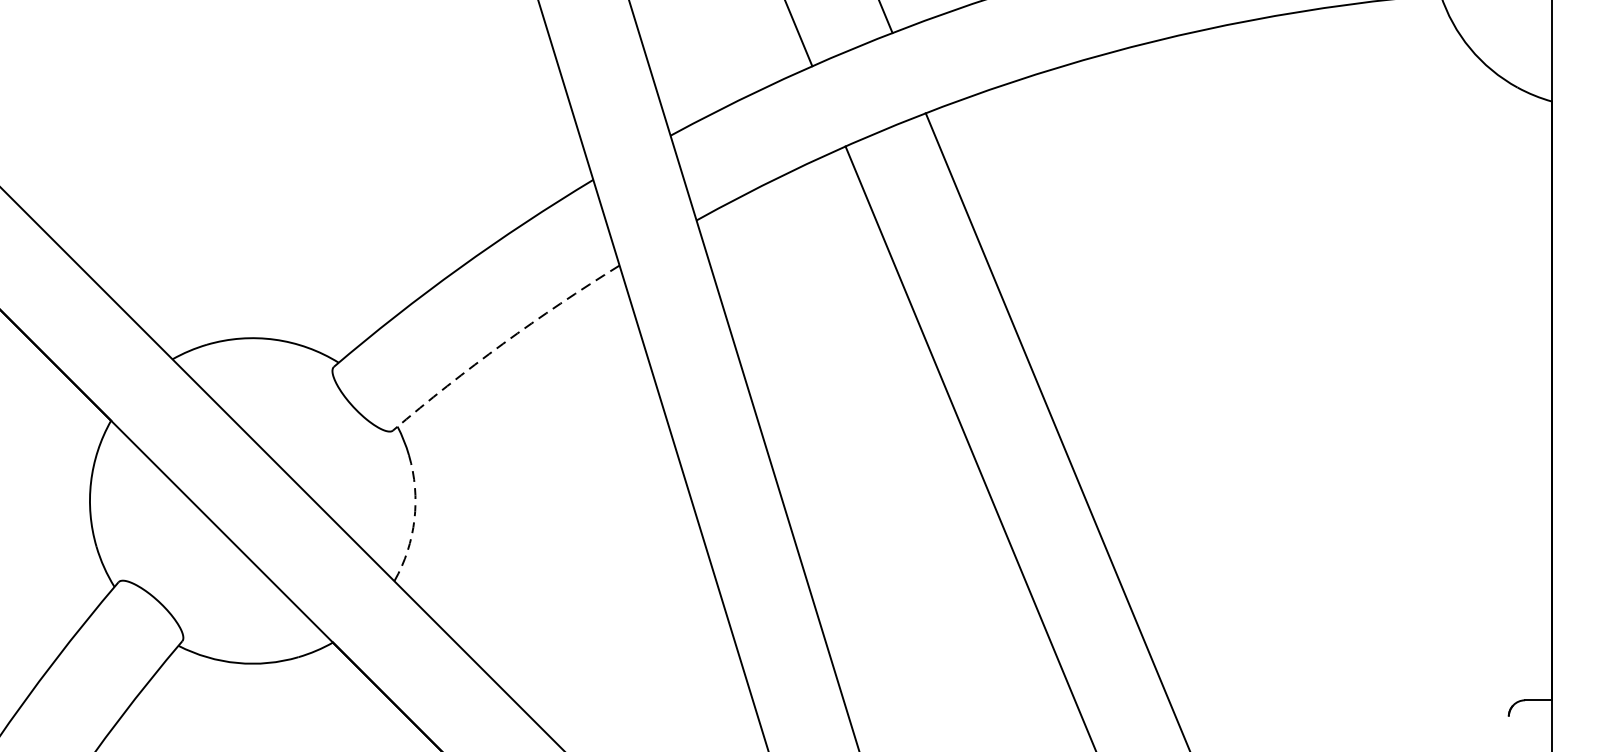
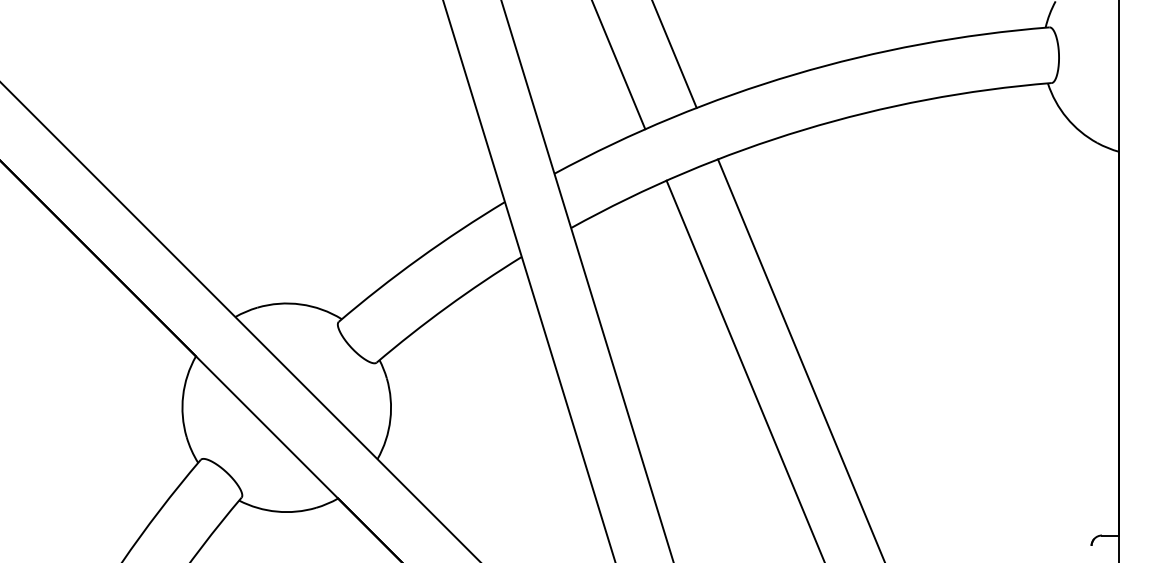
arc: (503, 344) -> (447, 307), dashed -> solid
arc: (414, 519) -> (390, 419), dashed -> solid

